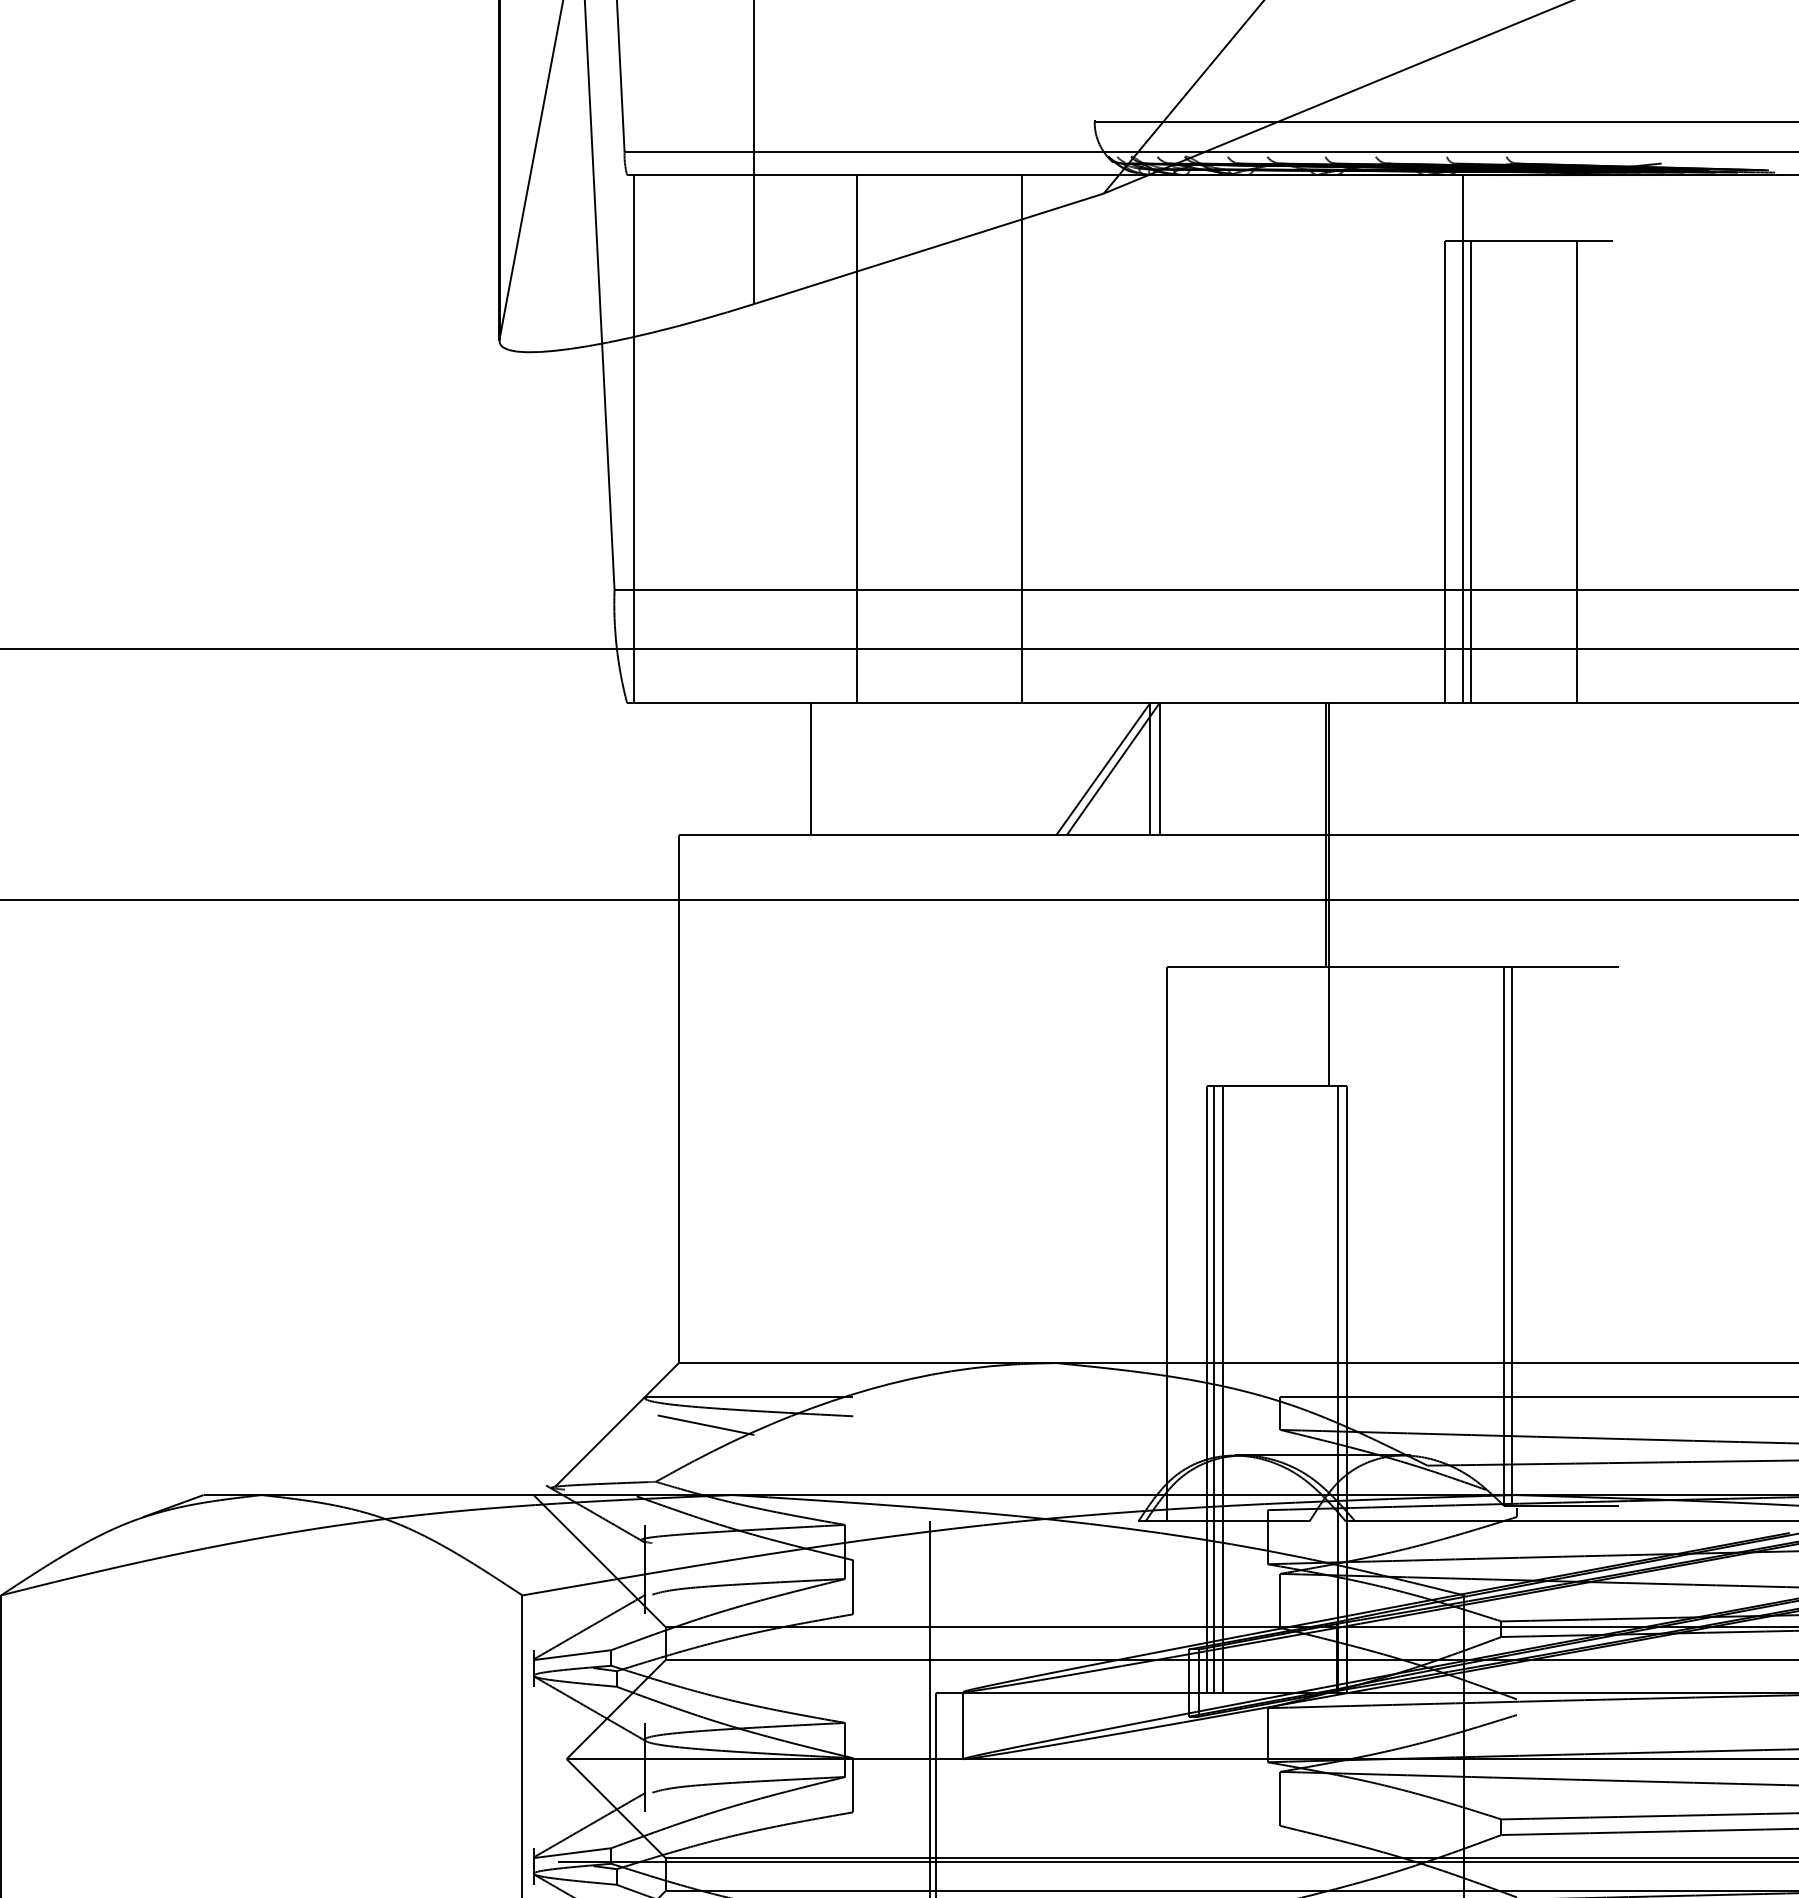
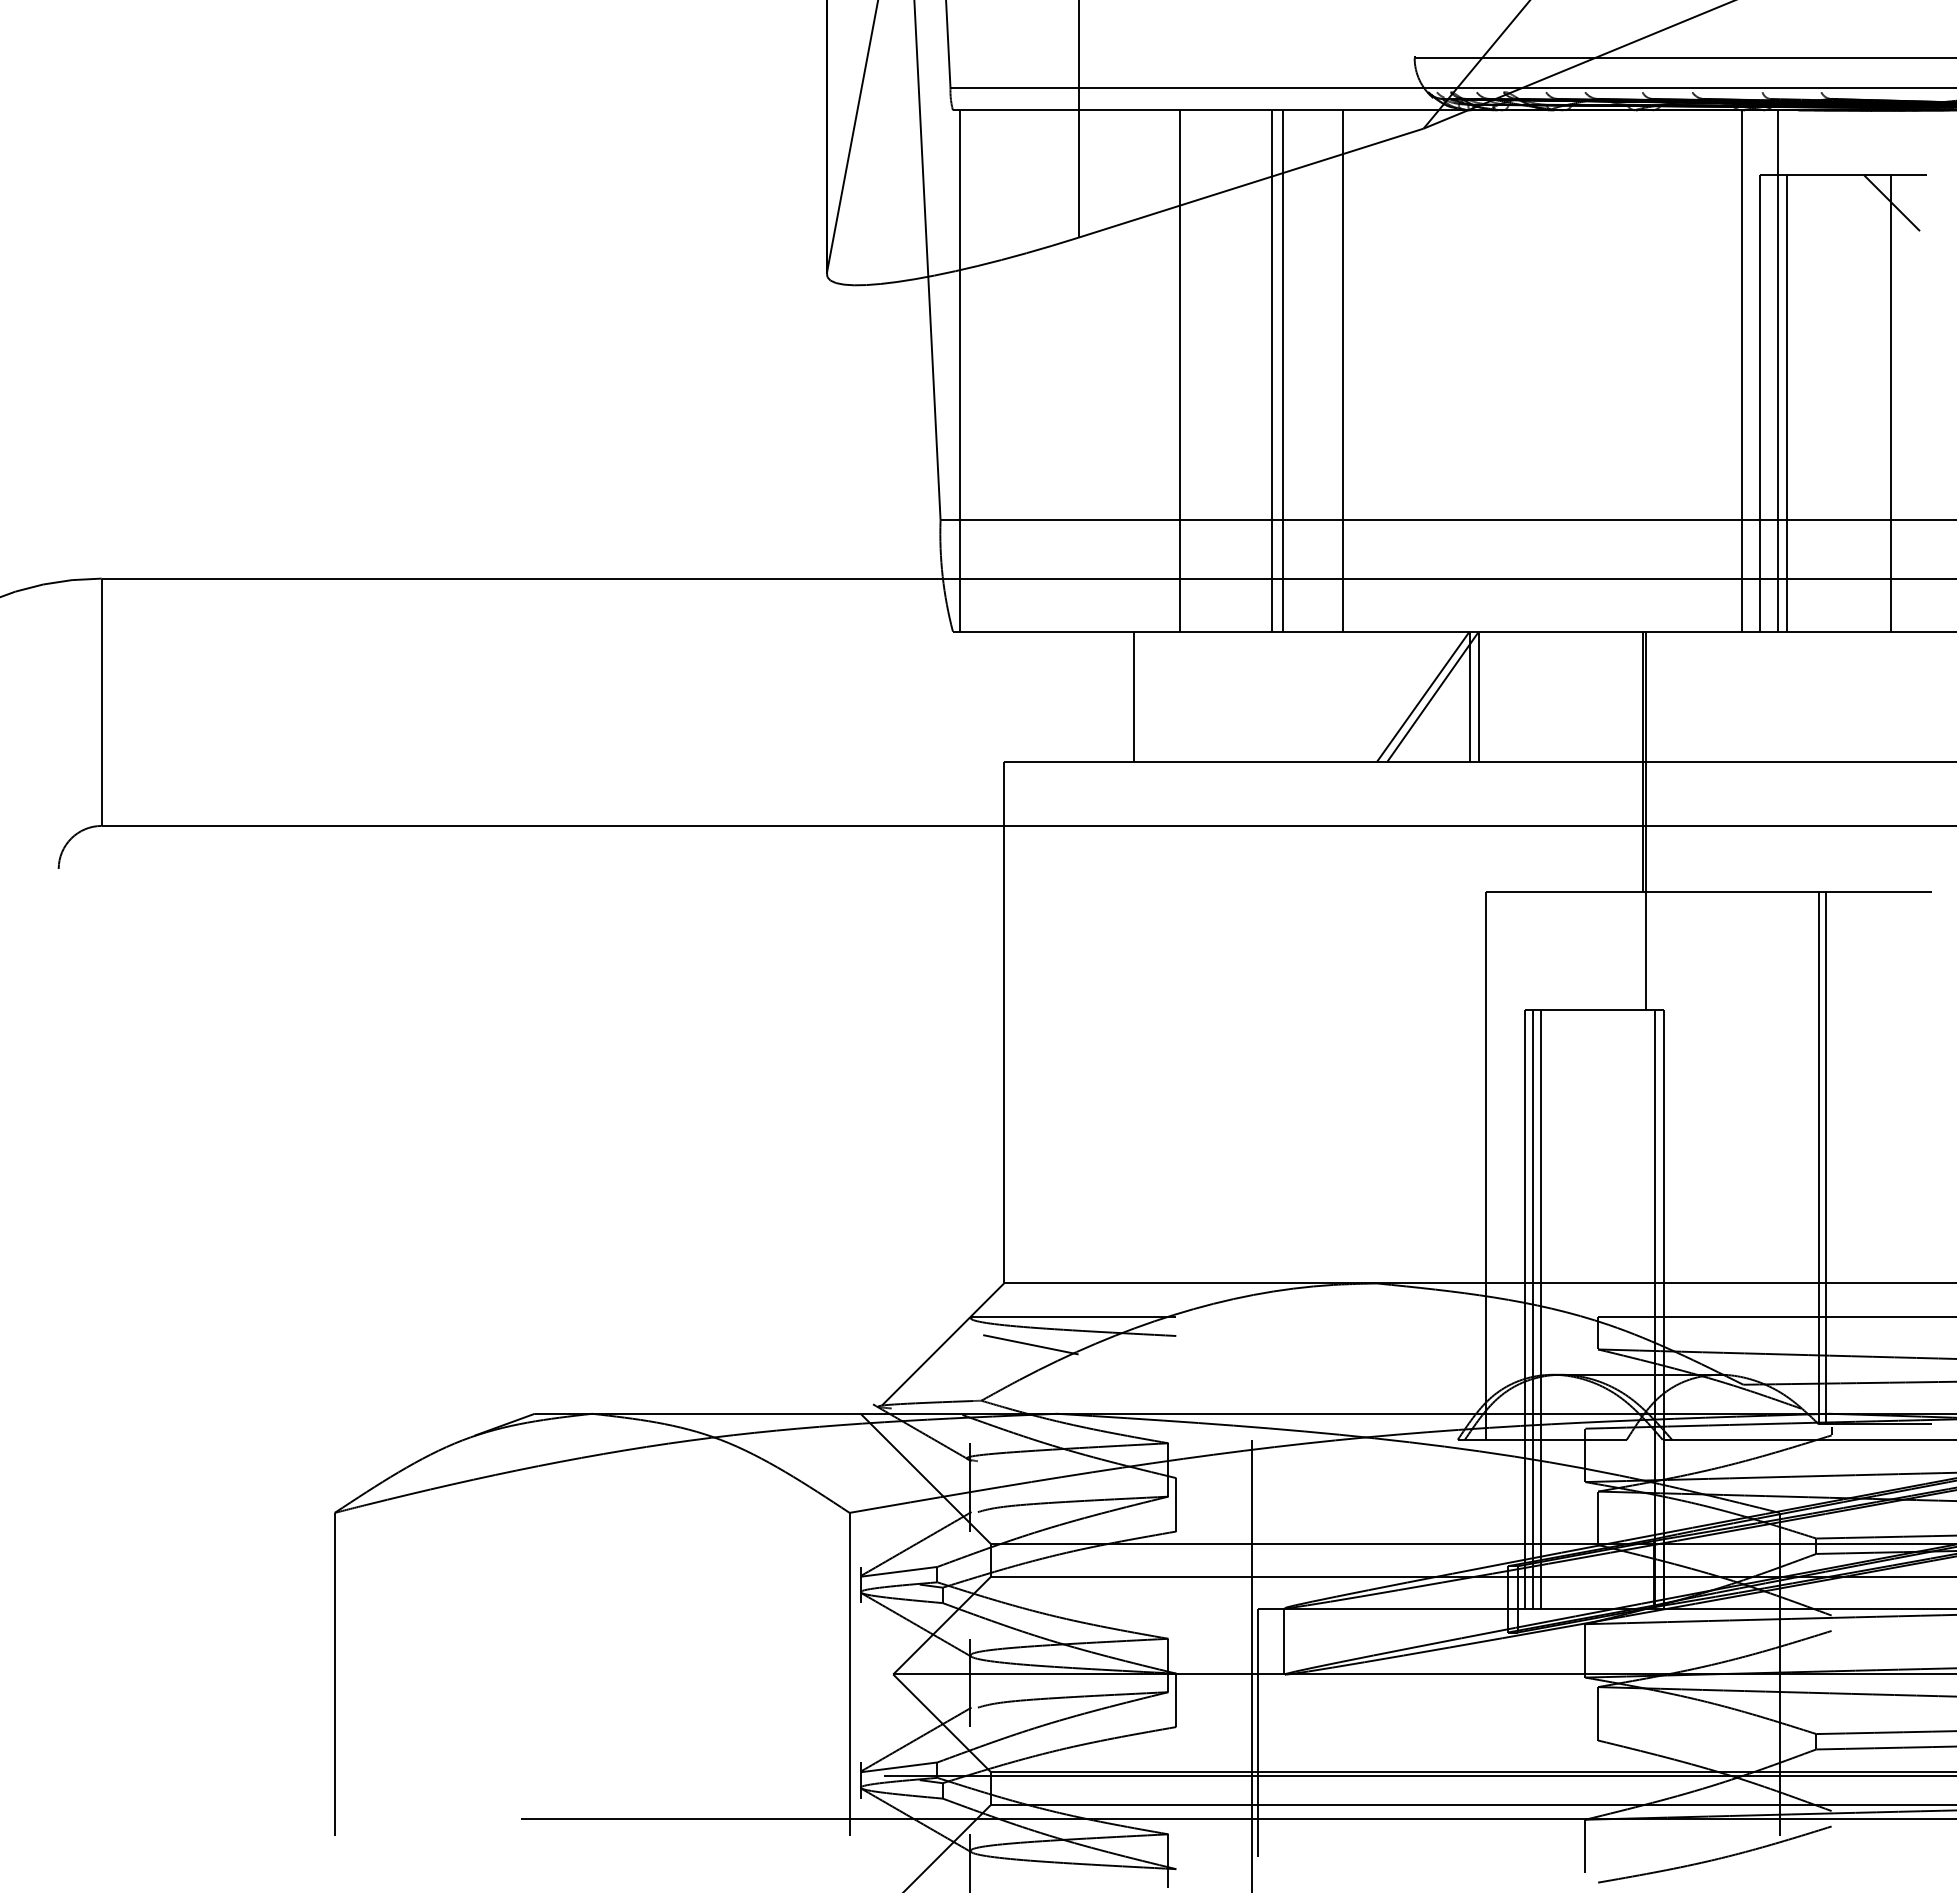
line: (1577, 269) -> (1891, 203), added
line: (950, 438) -> (1272, 370), added
line: (960, 438) -> (1282, 370), added
line: (1426, 438) -> (1742, 370), added

